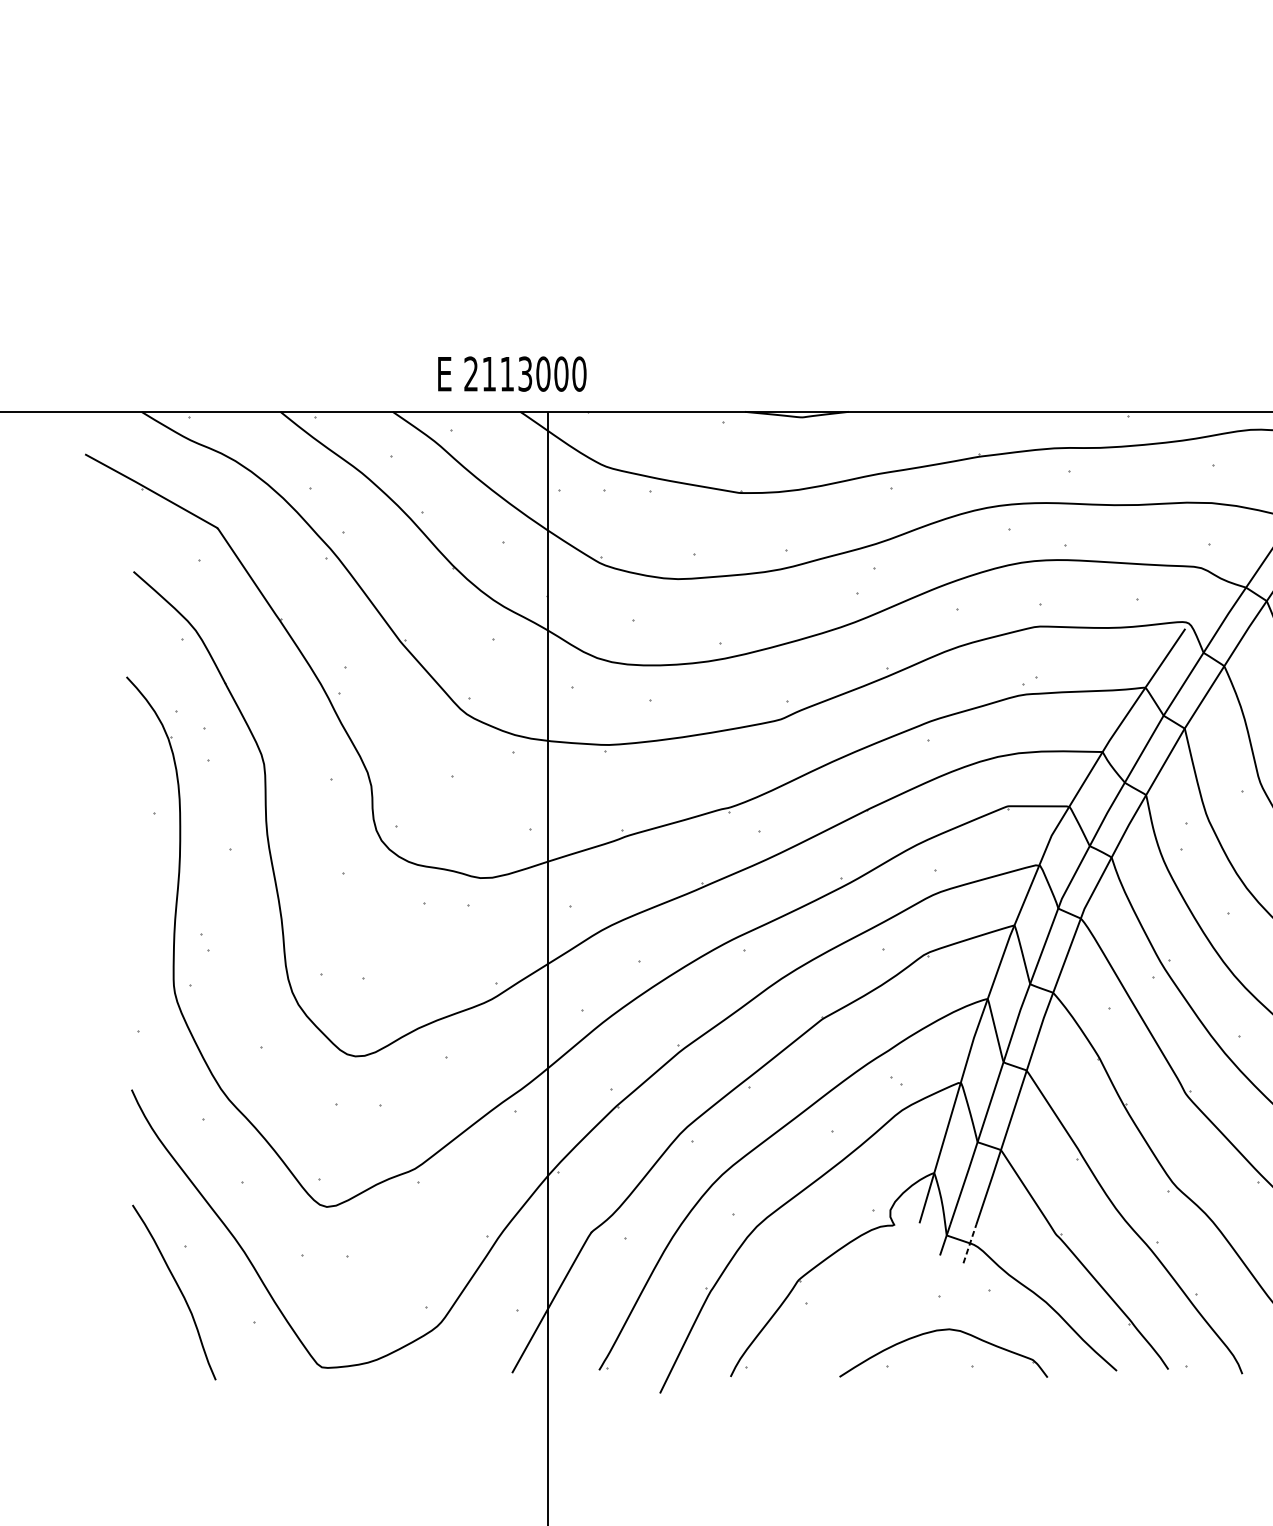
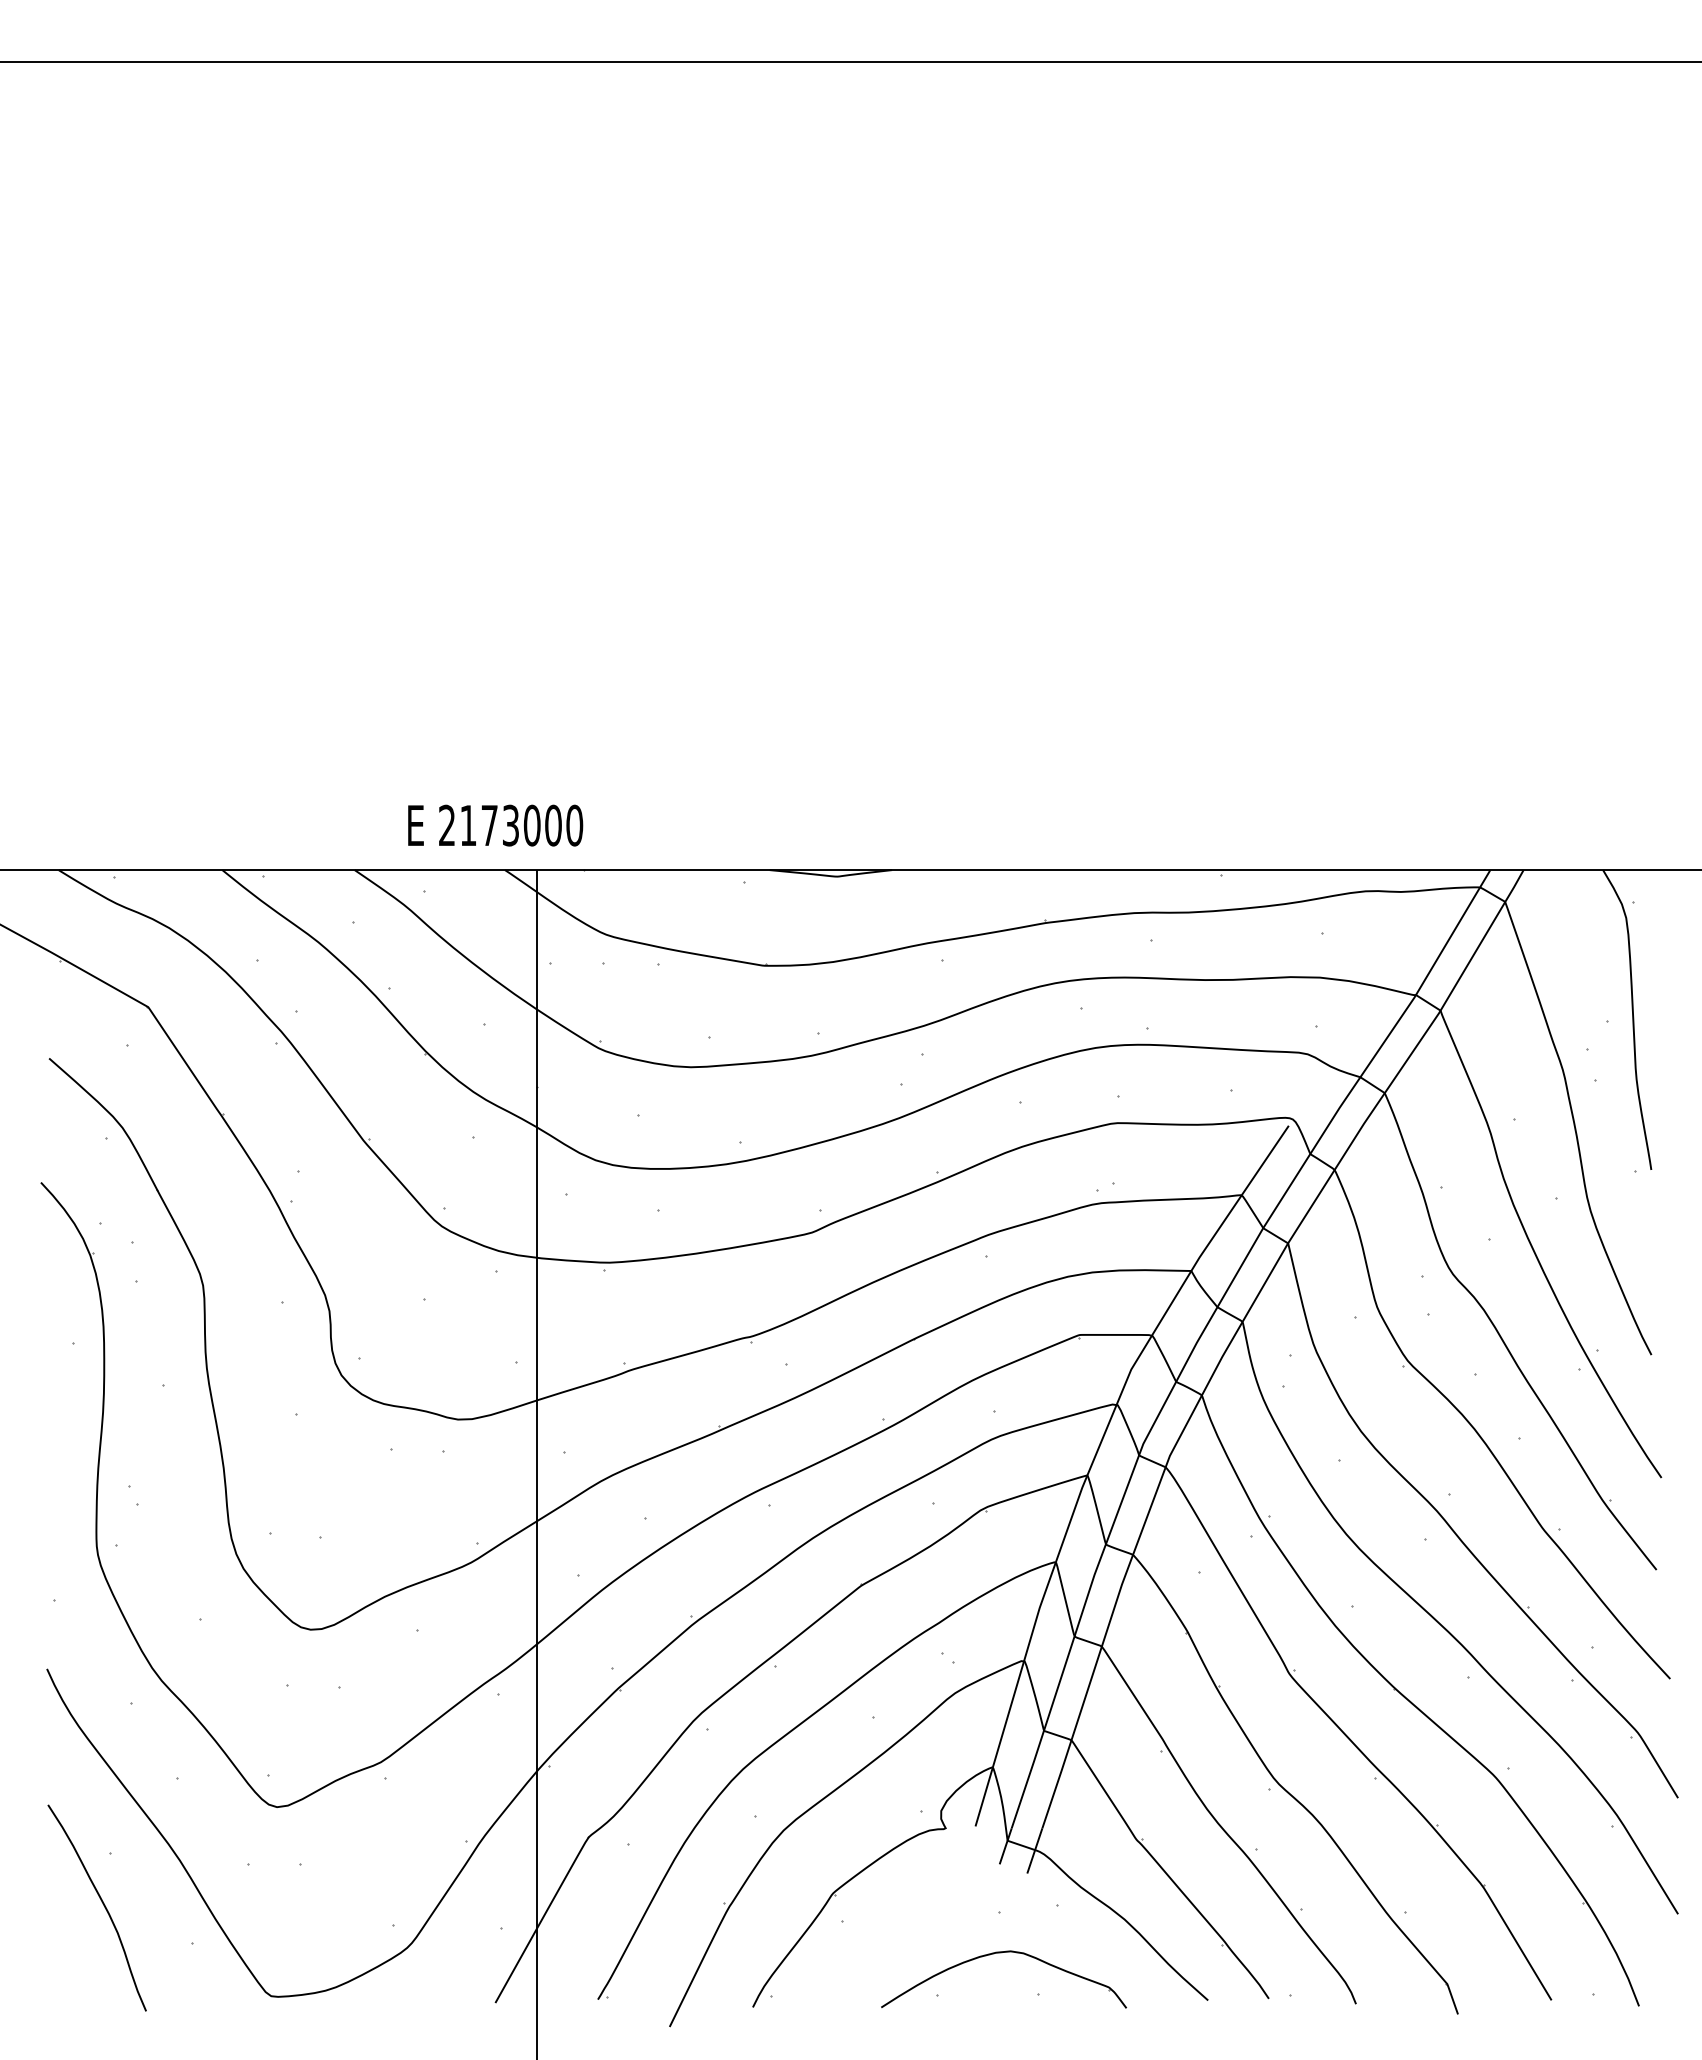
text: (507, 374) -> (489, 825), 2113000 -> 2173000
line: (969, 1243) -> (1034, 1850), dashed -> solid

